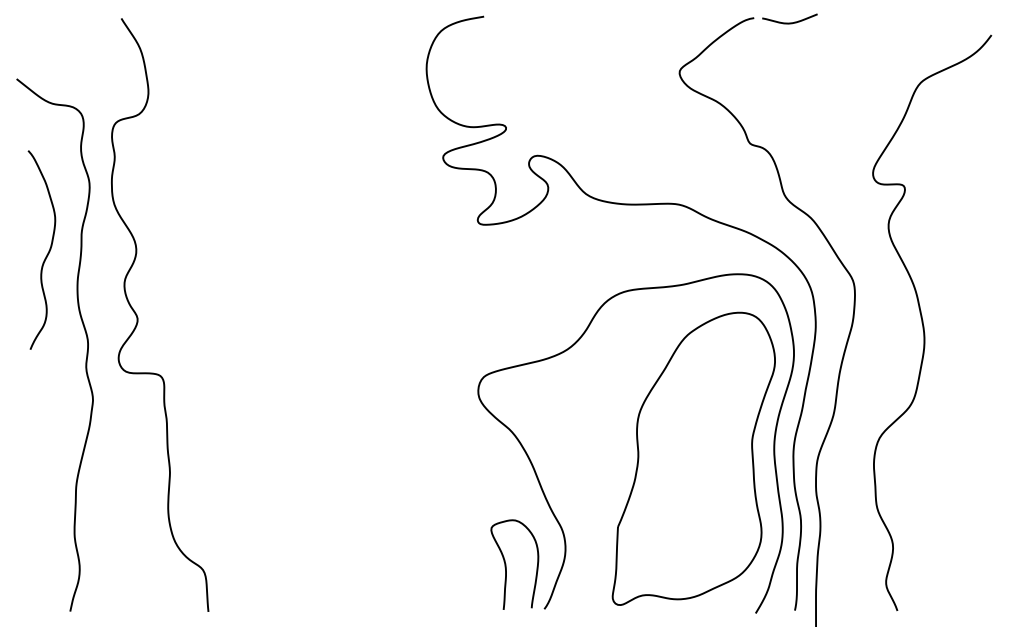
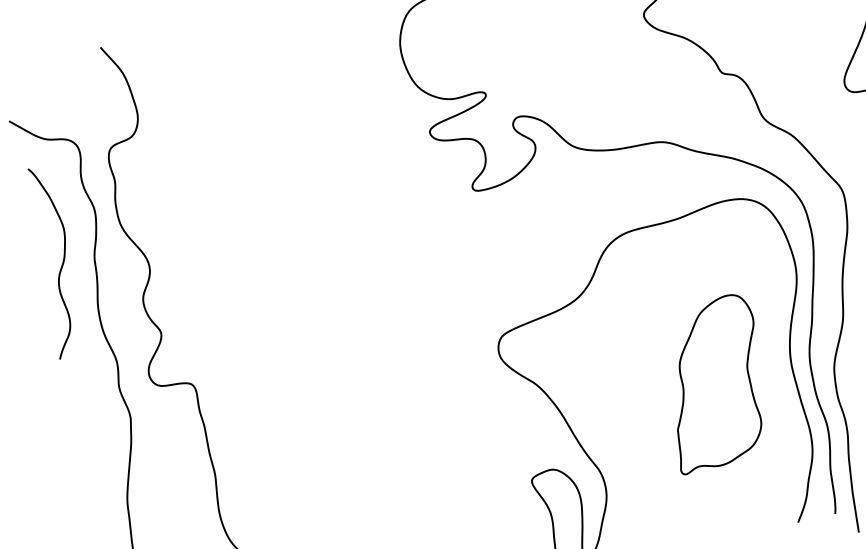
curve: (47, 252) -> (61, 263), moved
part: (693, 458) -> (715, 383), size x0.6

